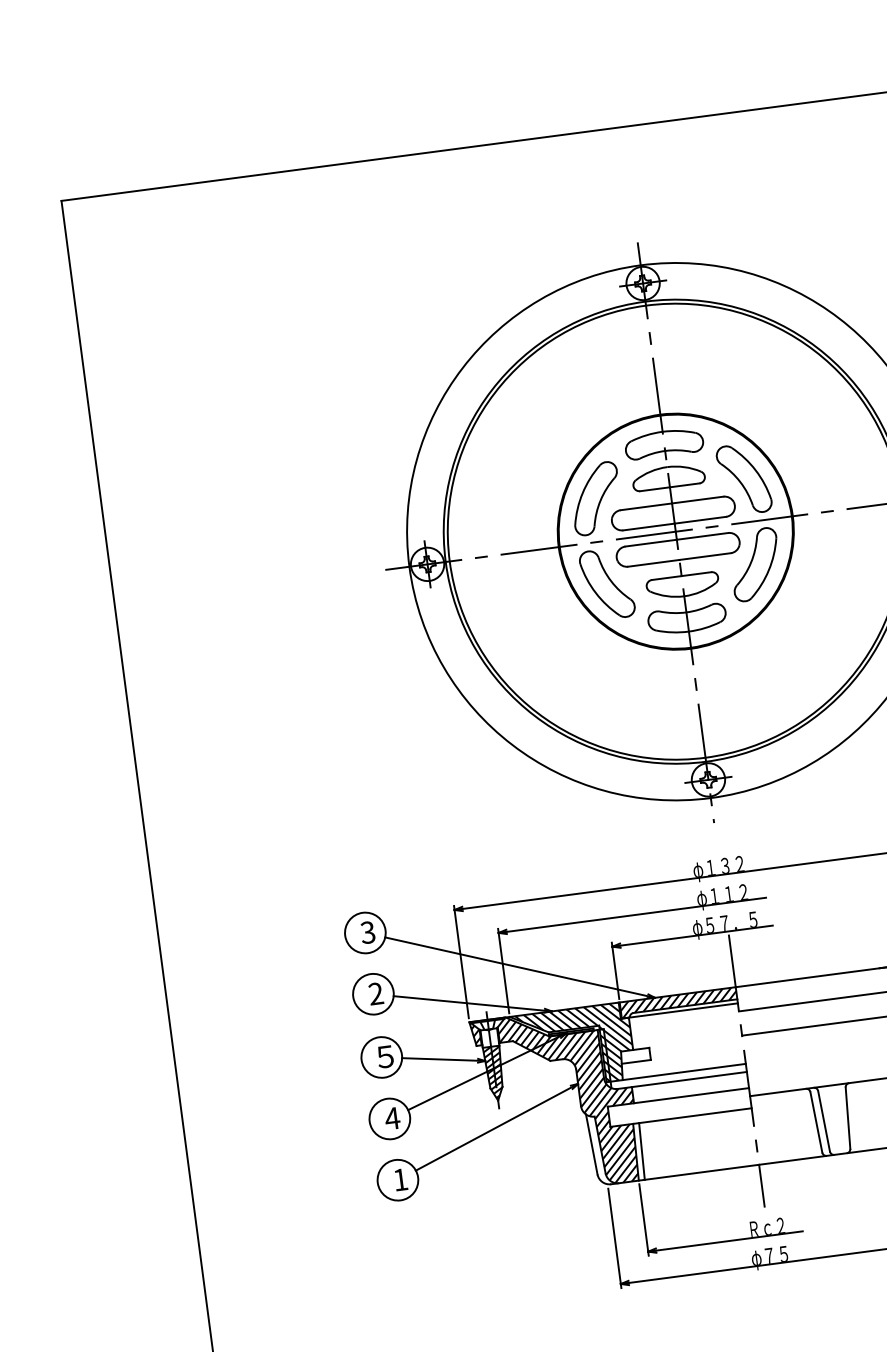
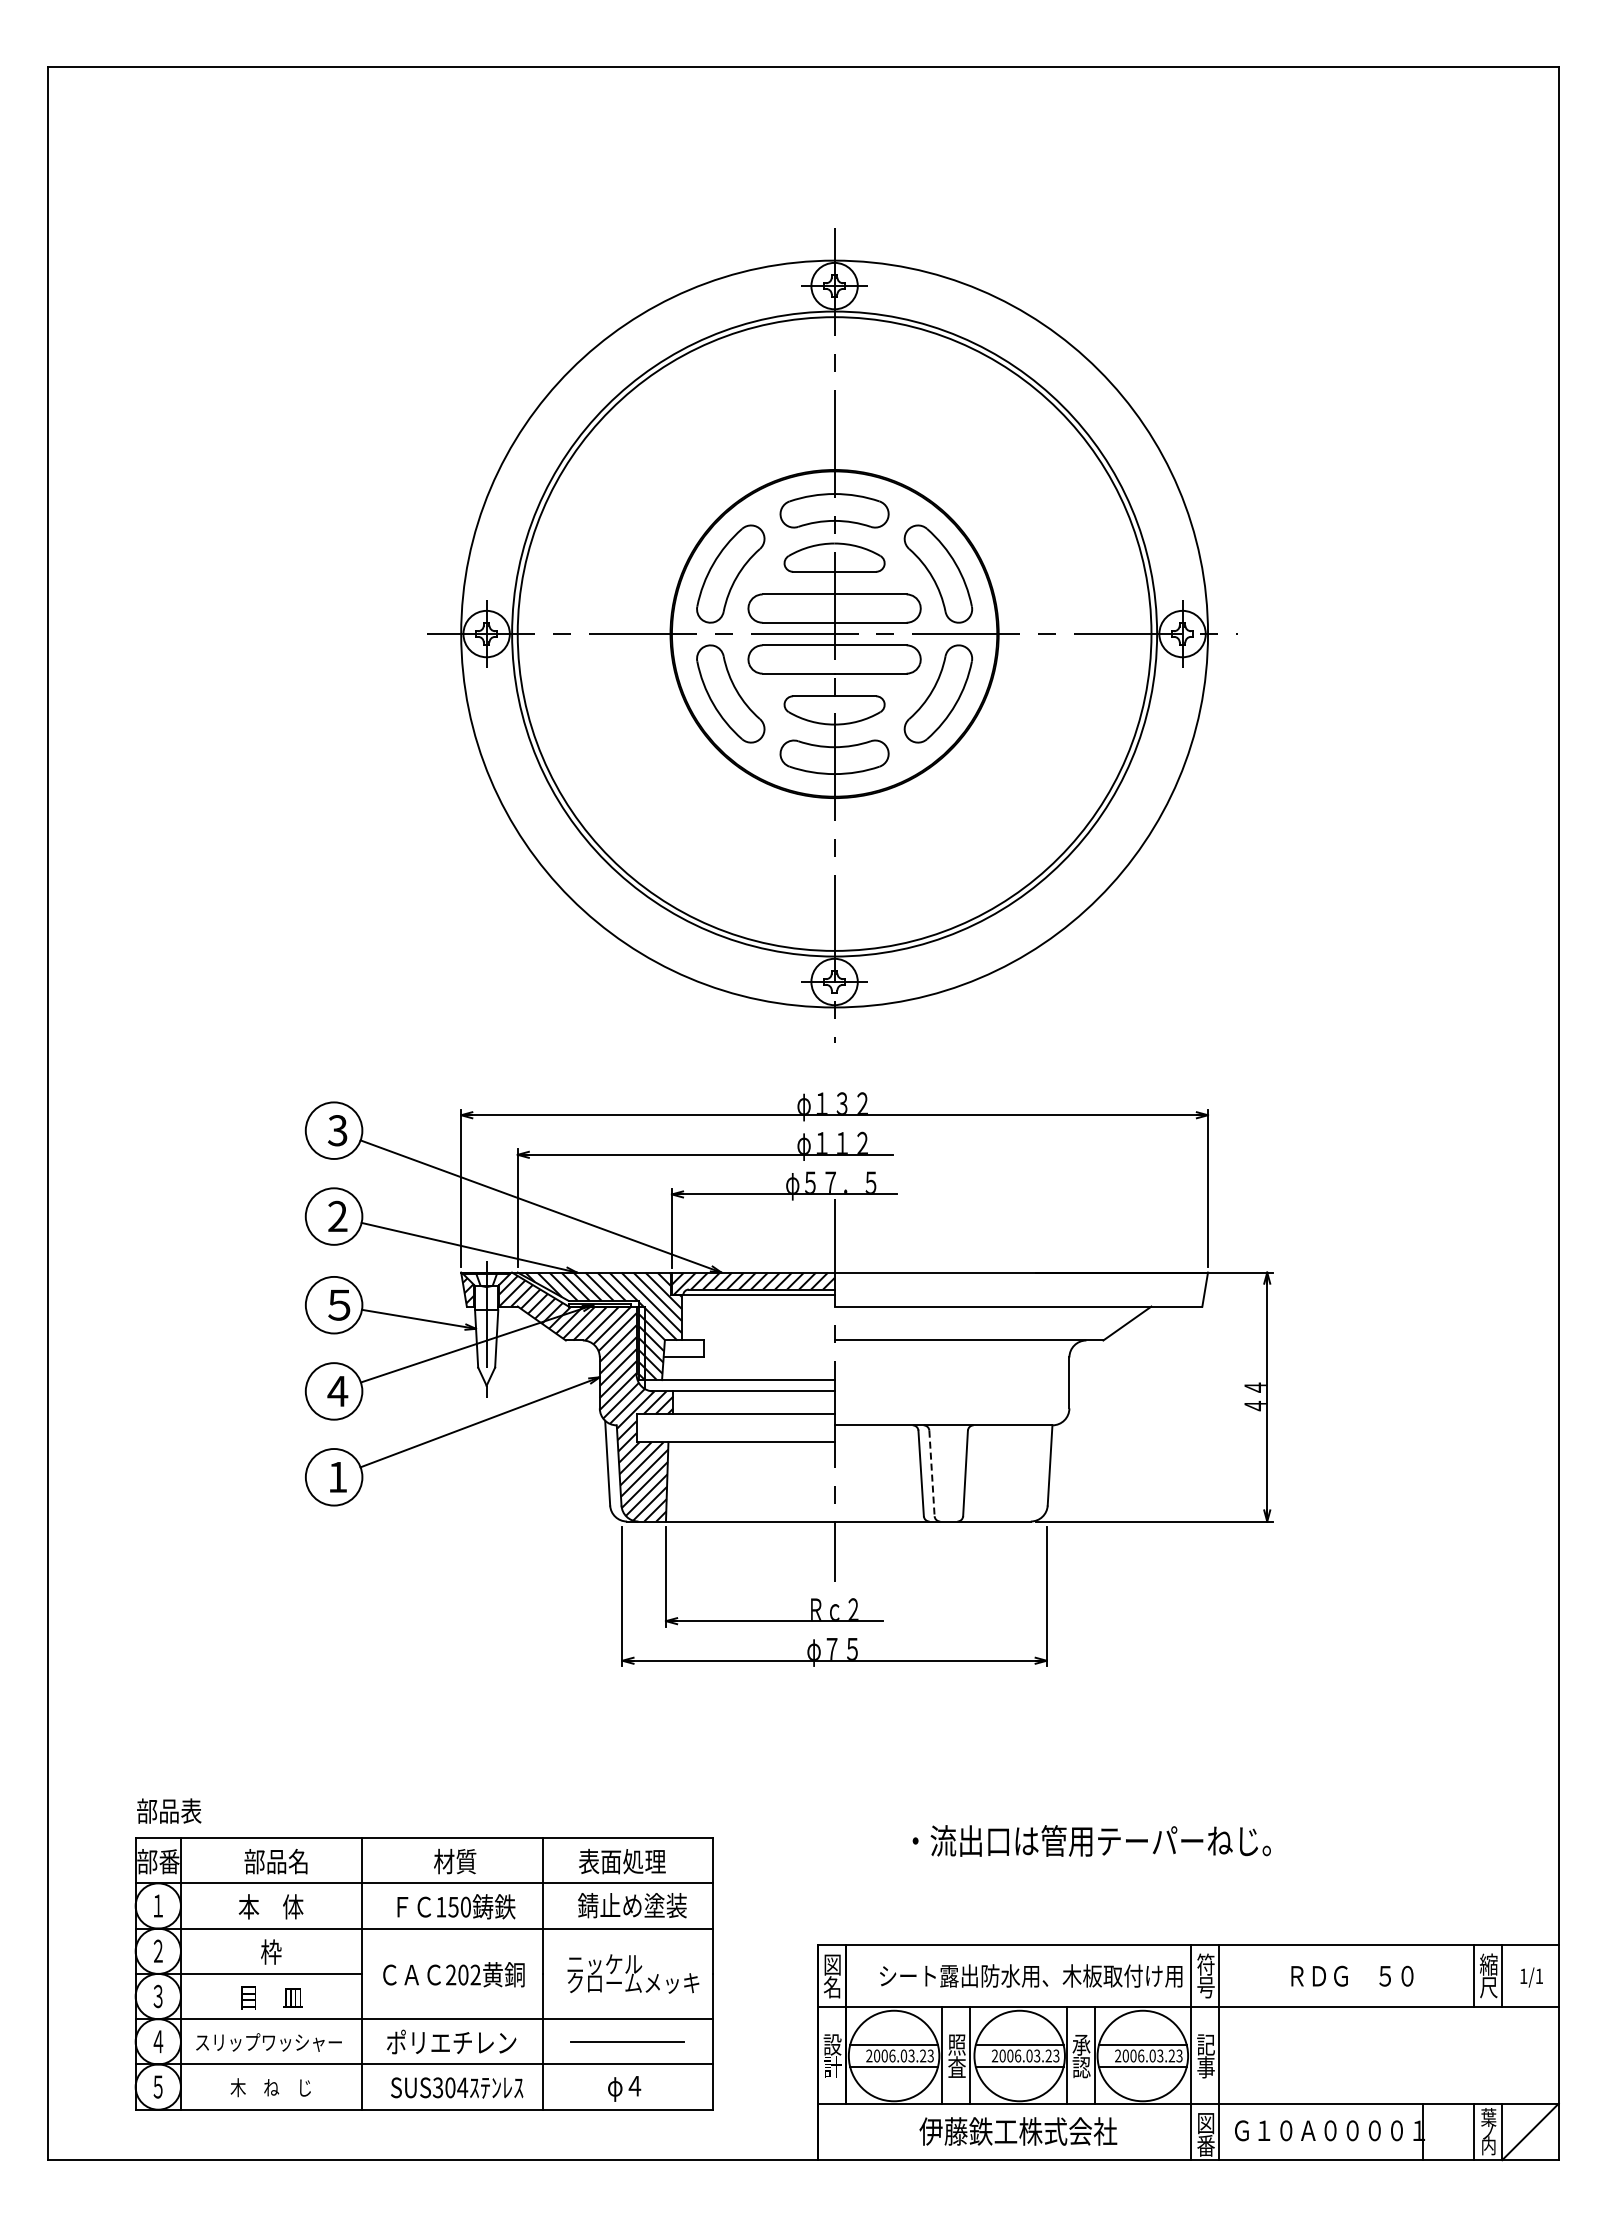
hatch: (494, 1071) -> (486, 1345), removed
line: (823, 1121) -> (931, 1473), solid -> dashed
line: (641, 1151) -> (675, 1481), removed

